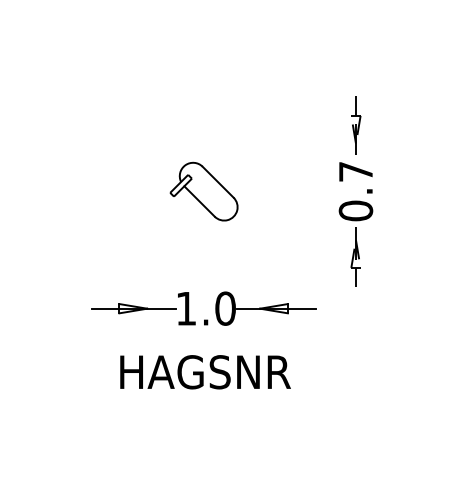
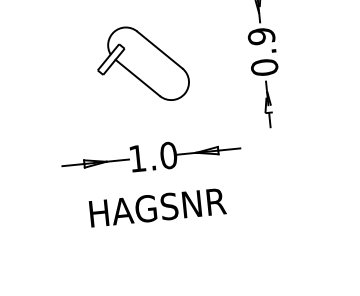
text: (355, 171) -> (261, 36), 0.7 -> 0.9
part: (203, 191) -> (141, 64), size x1.67

